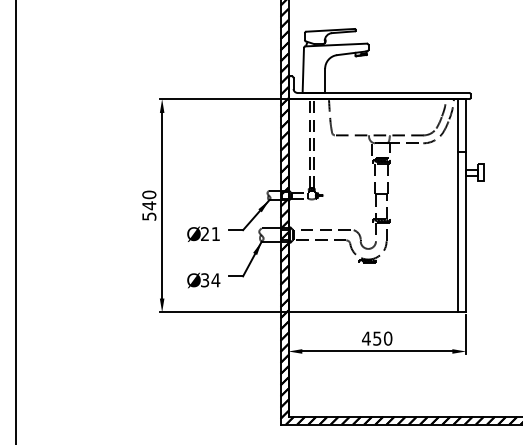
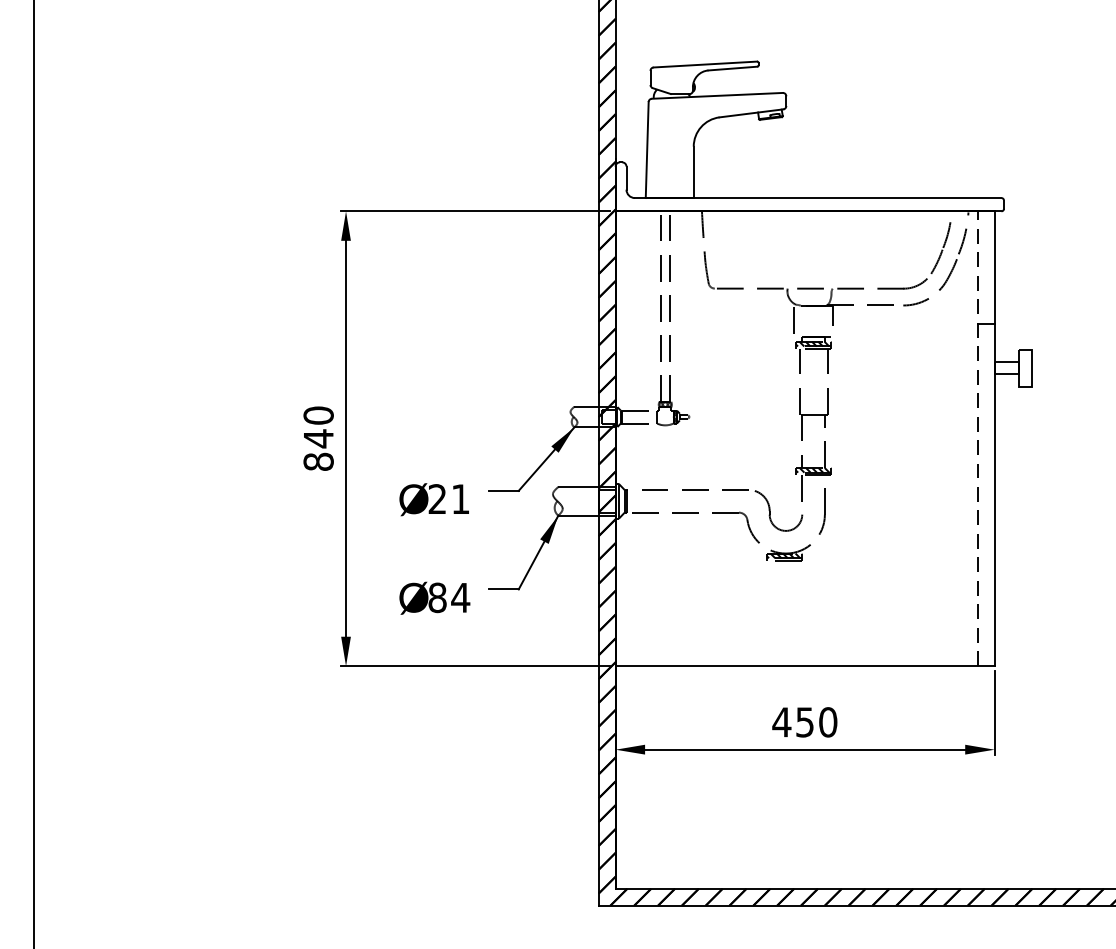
line: (458, 205) -> (978, 438), solid -> dashed
text: (149, 216) -> (319, 461), 540 -> 840
text: (204, 280) -> (436, 598), 34 -> 84

